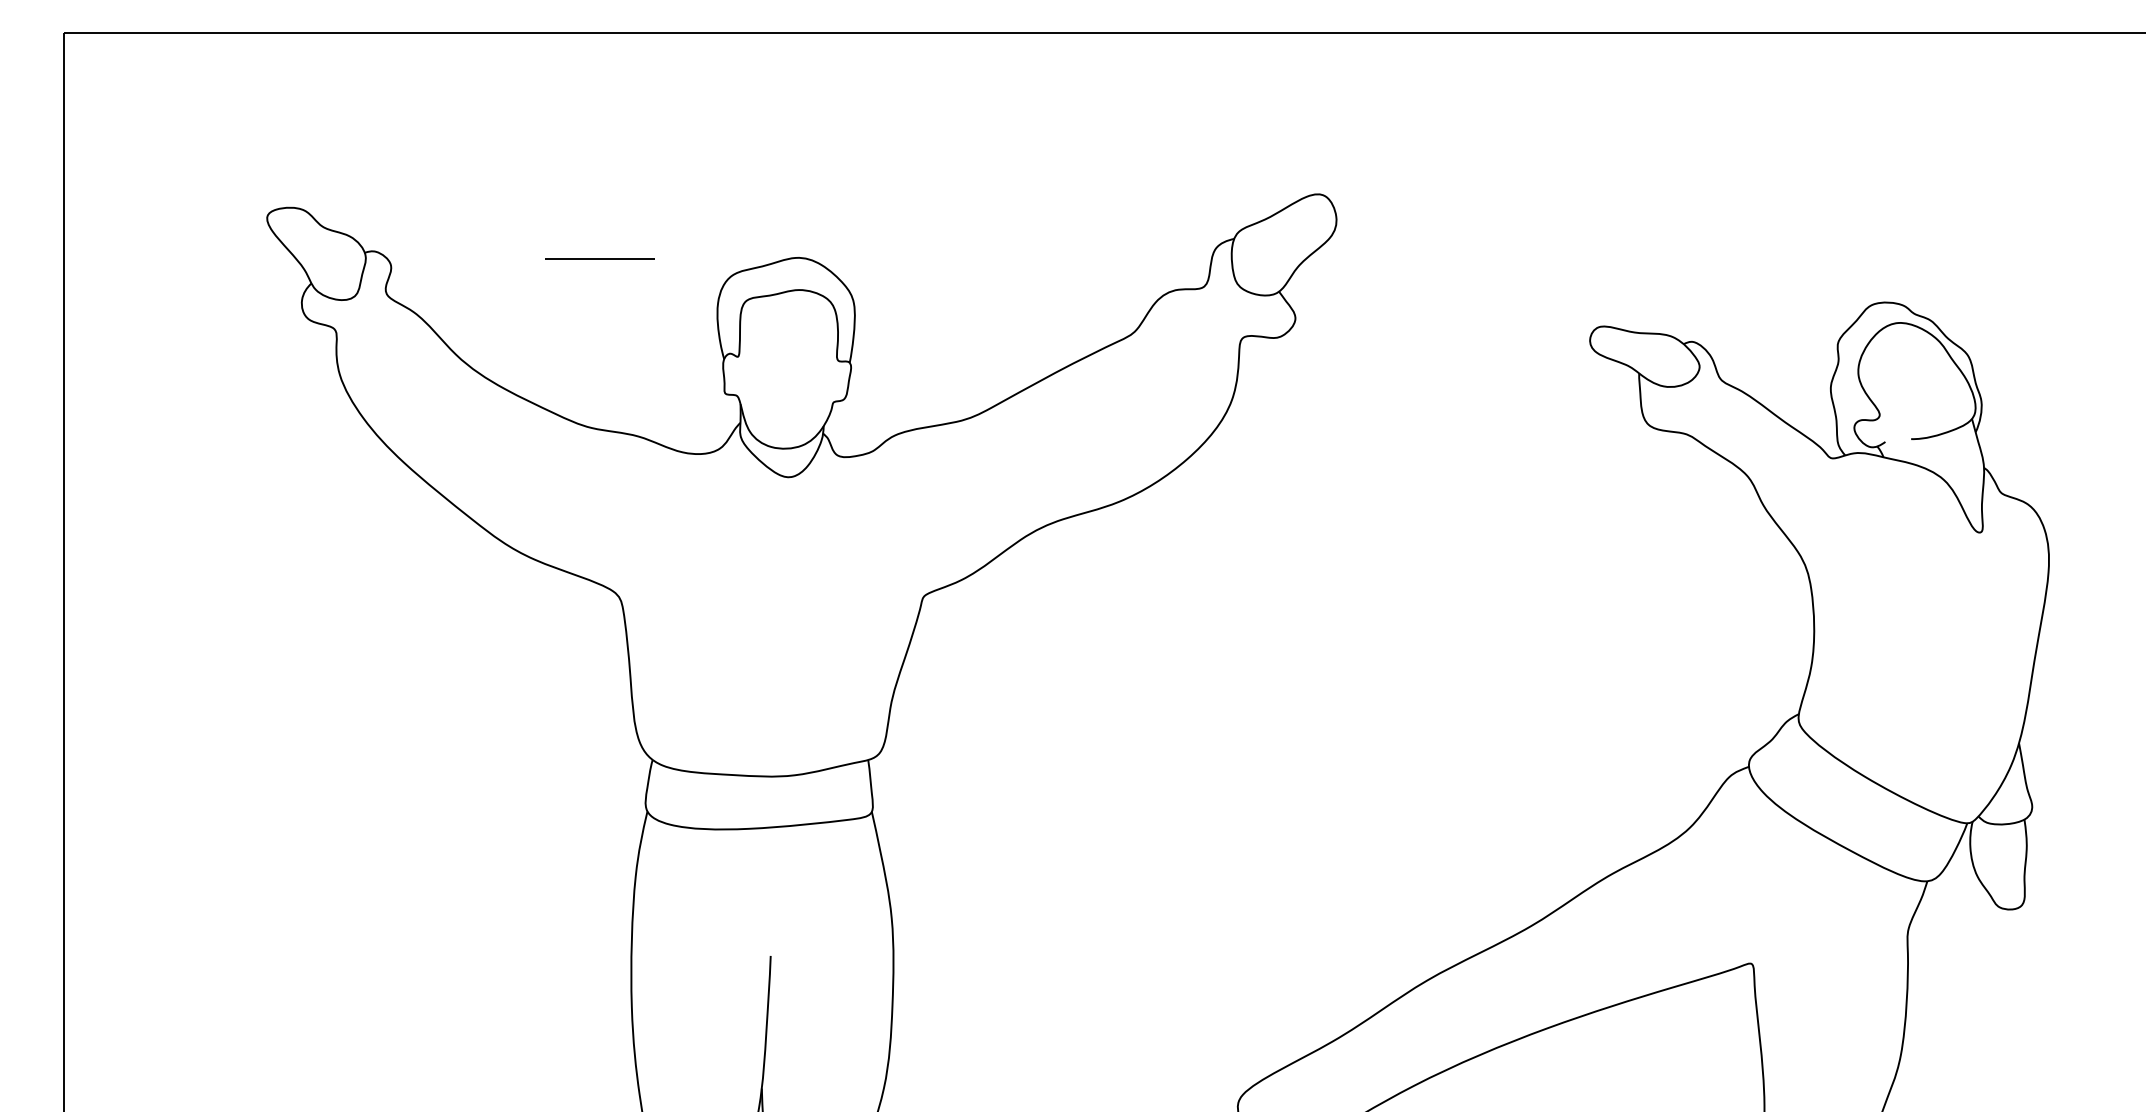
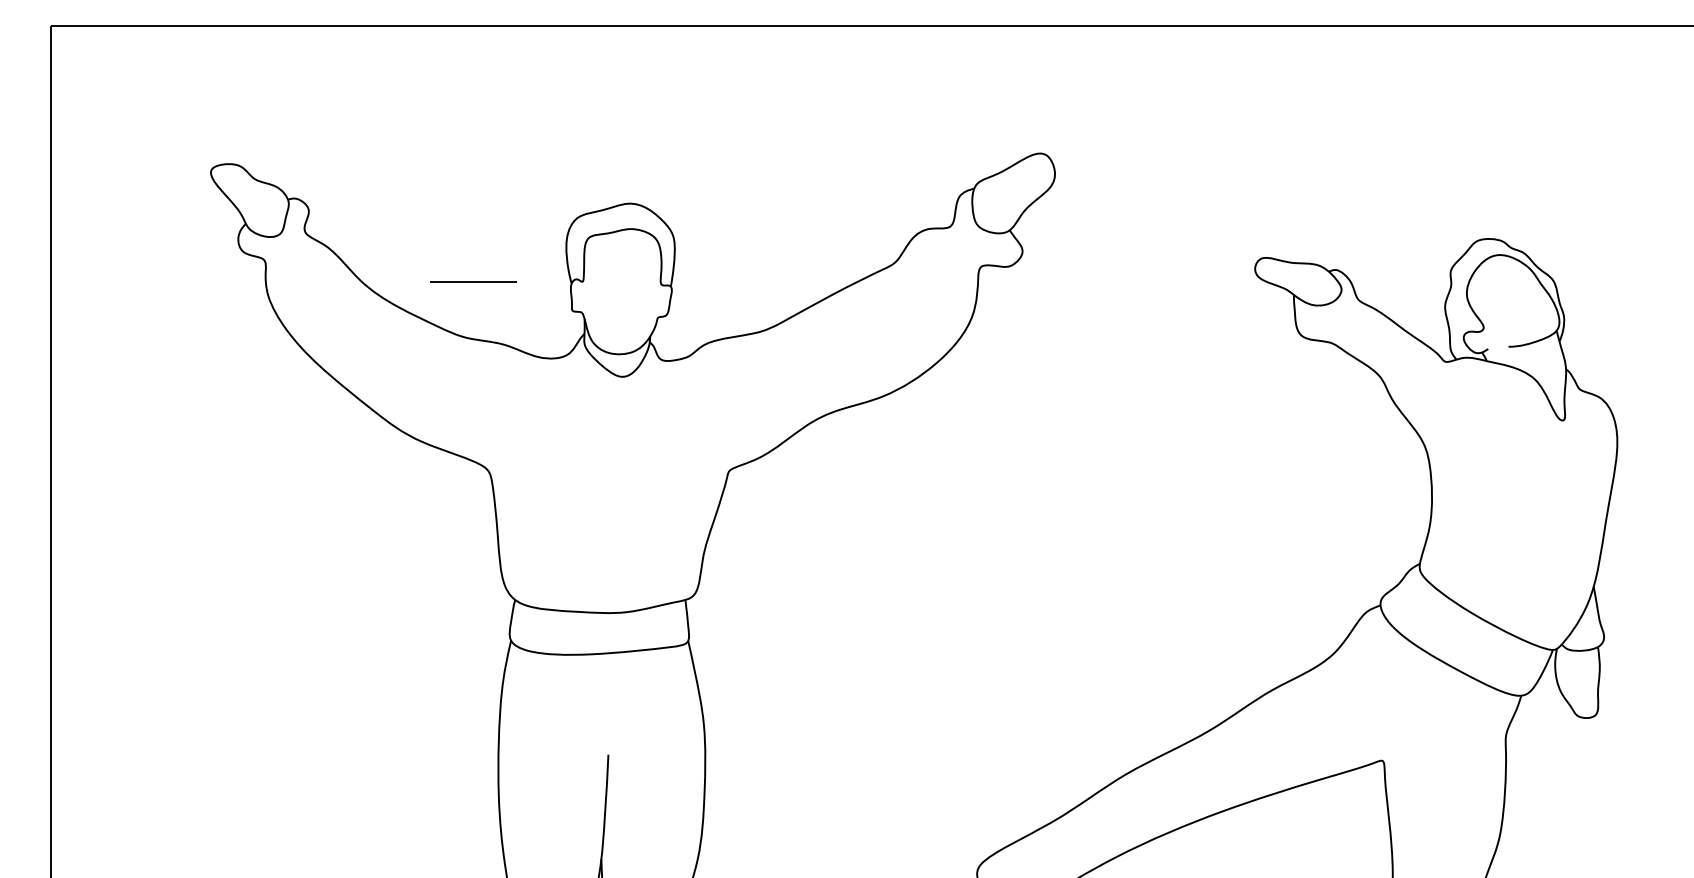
line: (599, 258) -> (473, 282), moved

